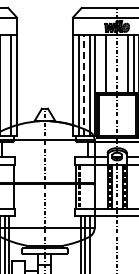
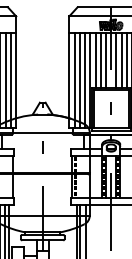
line: (100, 63) -> (95, 59), added
line: (111, 63) -> (105, 59), added
line: (122, 63) -> (116, 59), added
line: (5, 84) -> (5, 79), added
line: (84, 84) -> (80, 79), dashed -> solid

